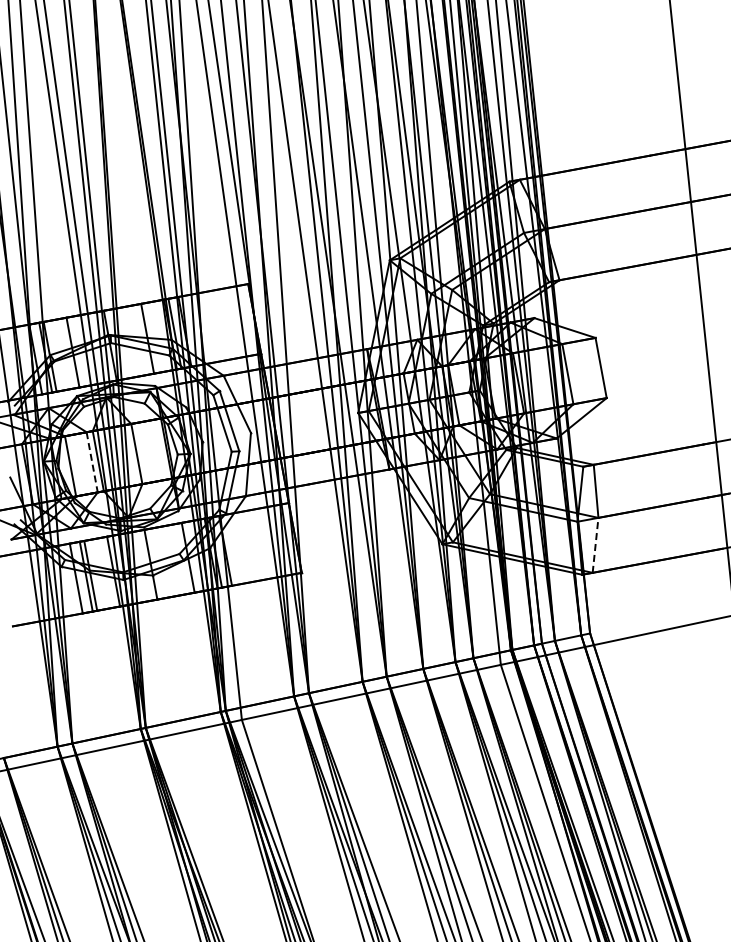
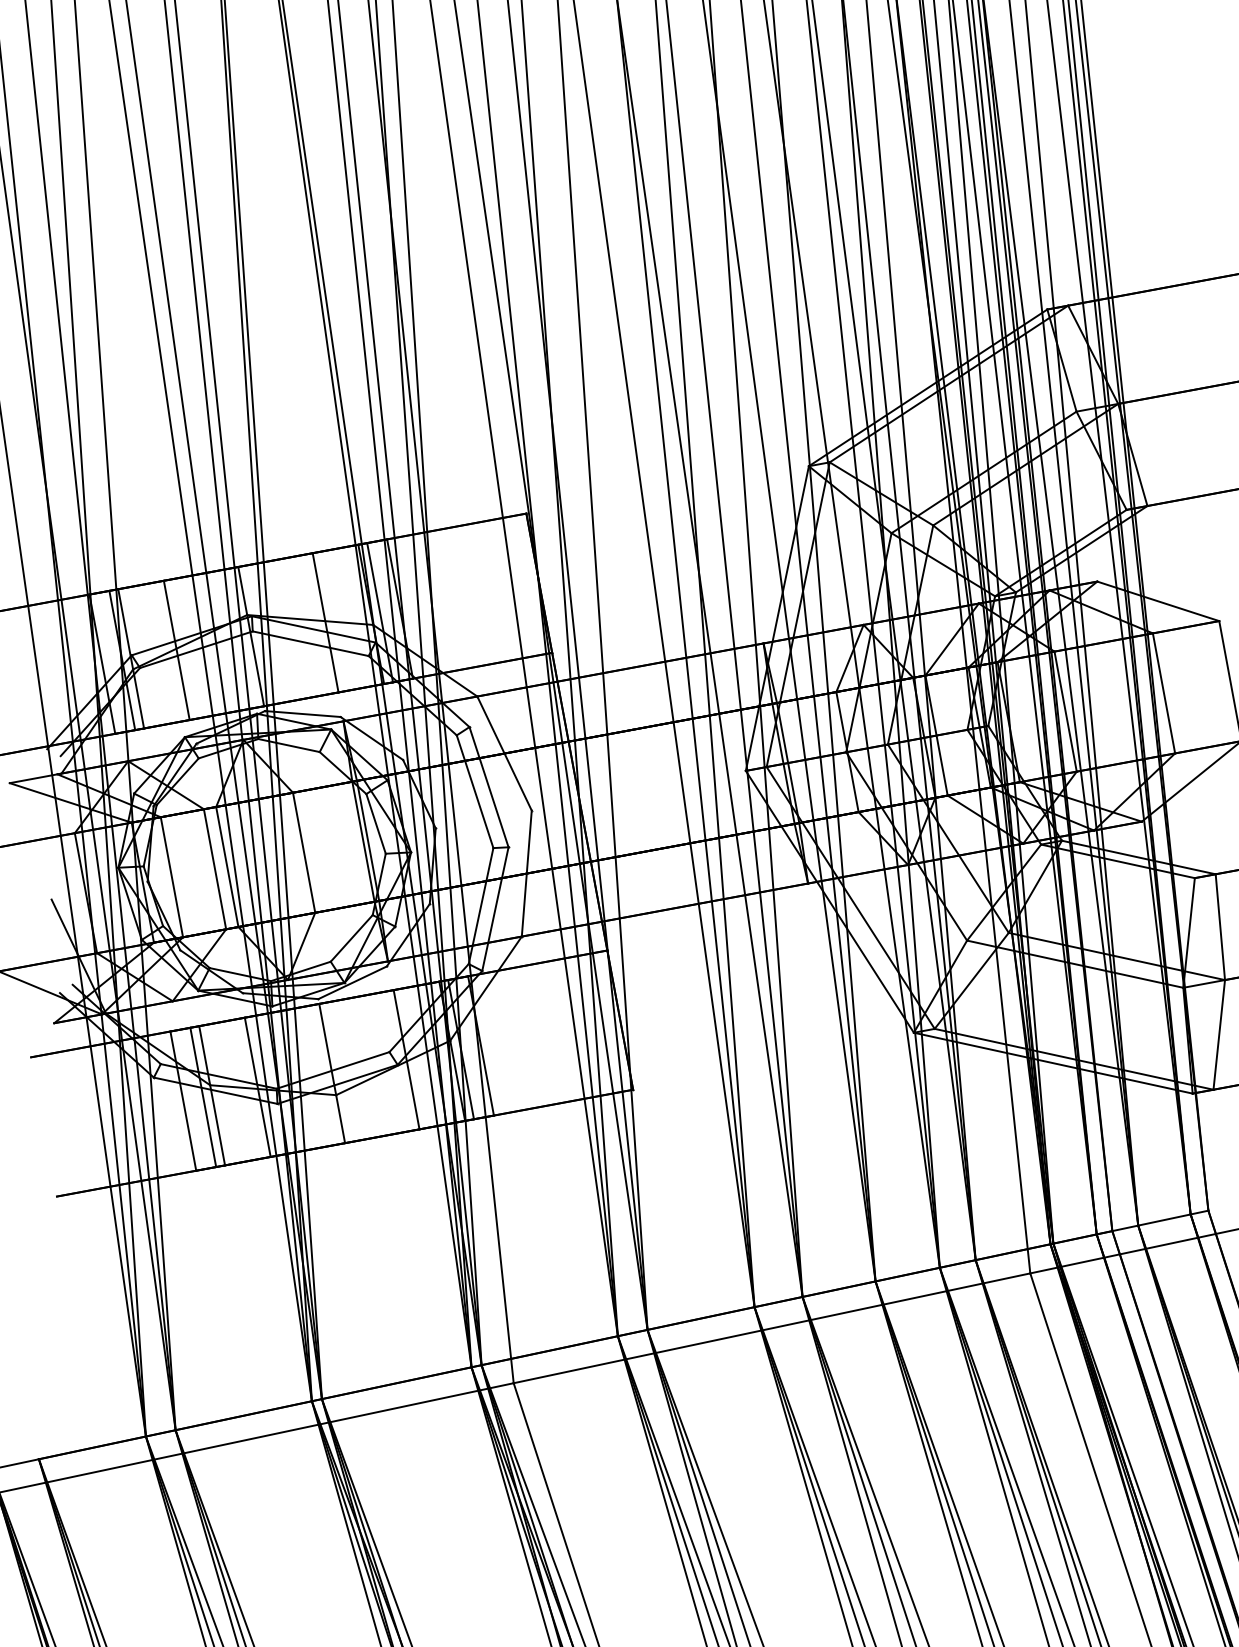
line: (92, 462) -> (215, 869), dashed -> solid
line: (595, 545) -> (1219, 1035), dashed -> solid

